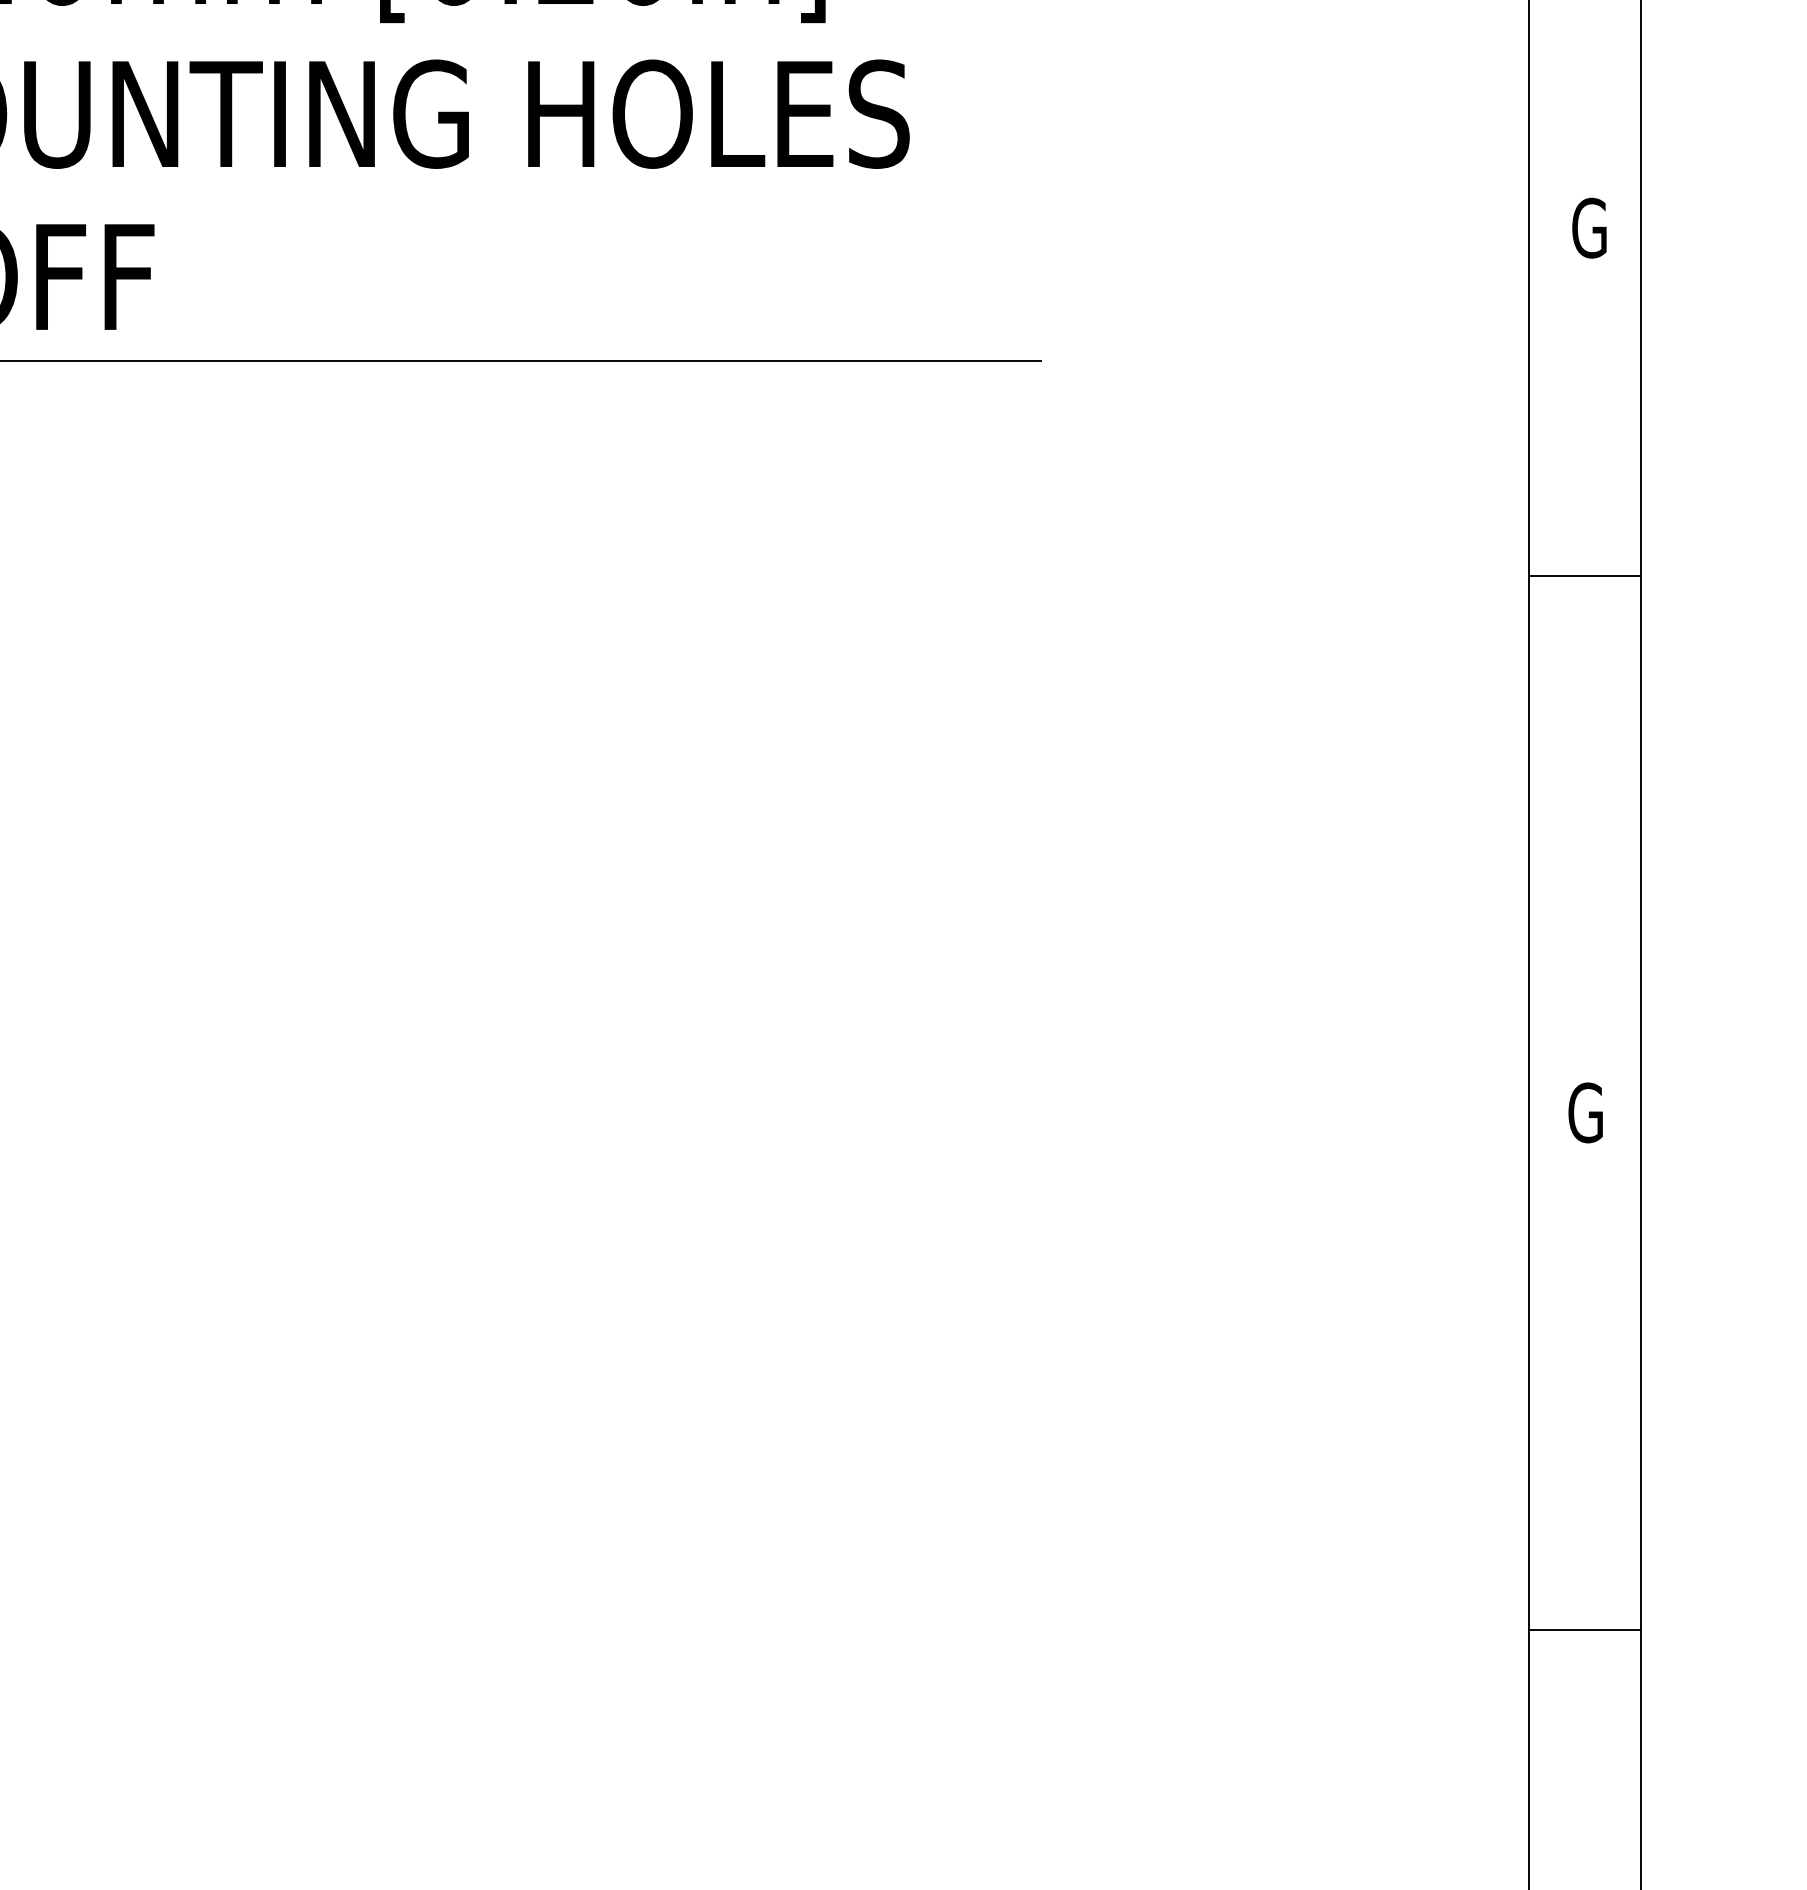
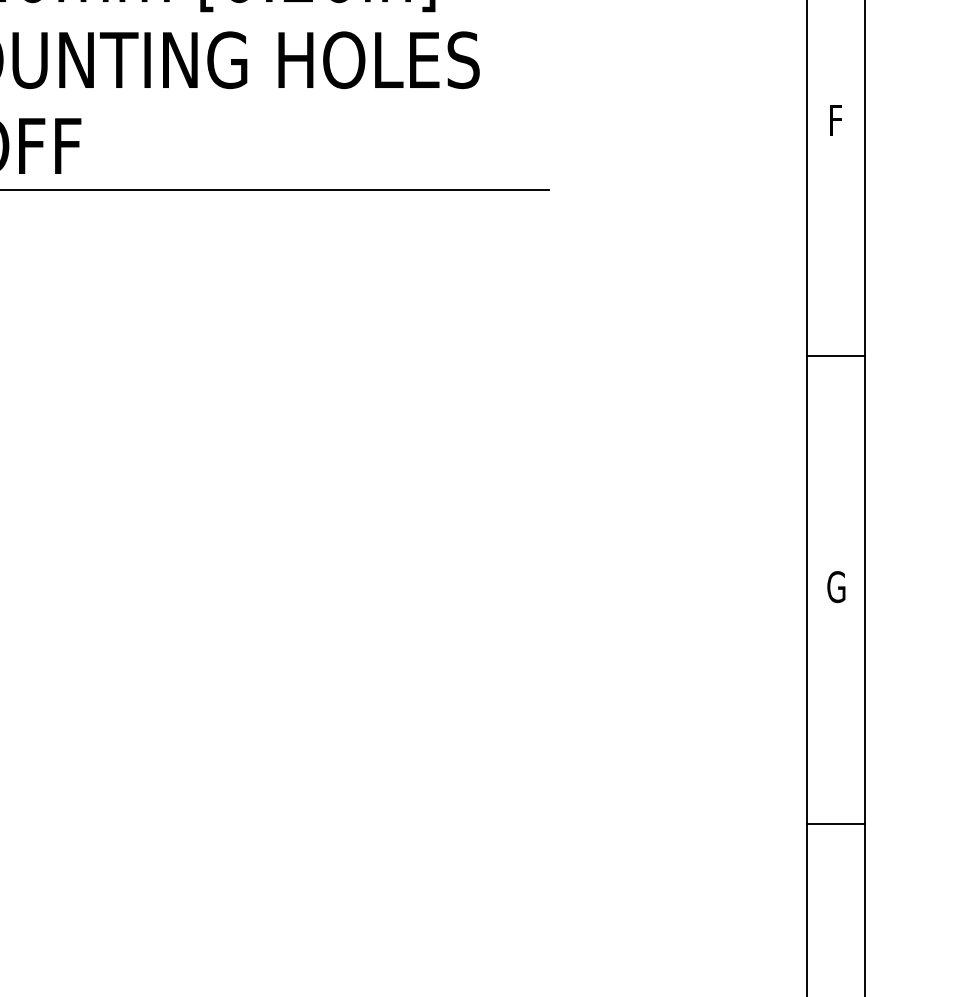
text: (1589, 228) -> (838, 120), G -> F
line: (1584, 575) -> (835, 355), moved
line: (1584, 1629) -> (835, 823), moved

